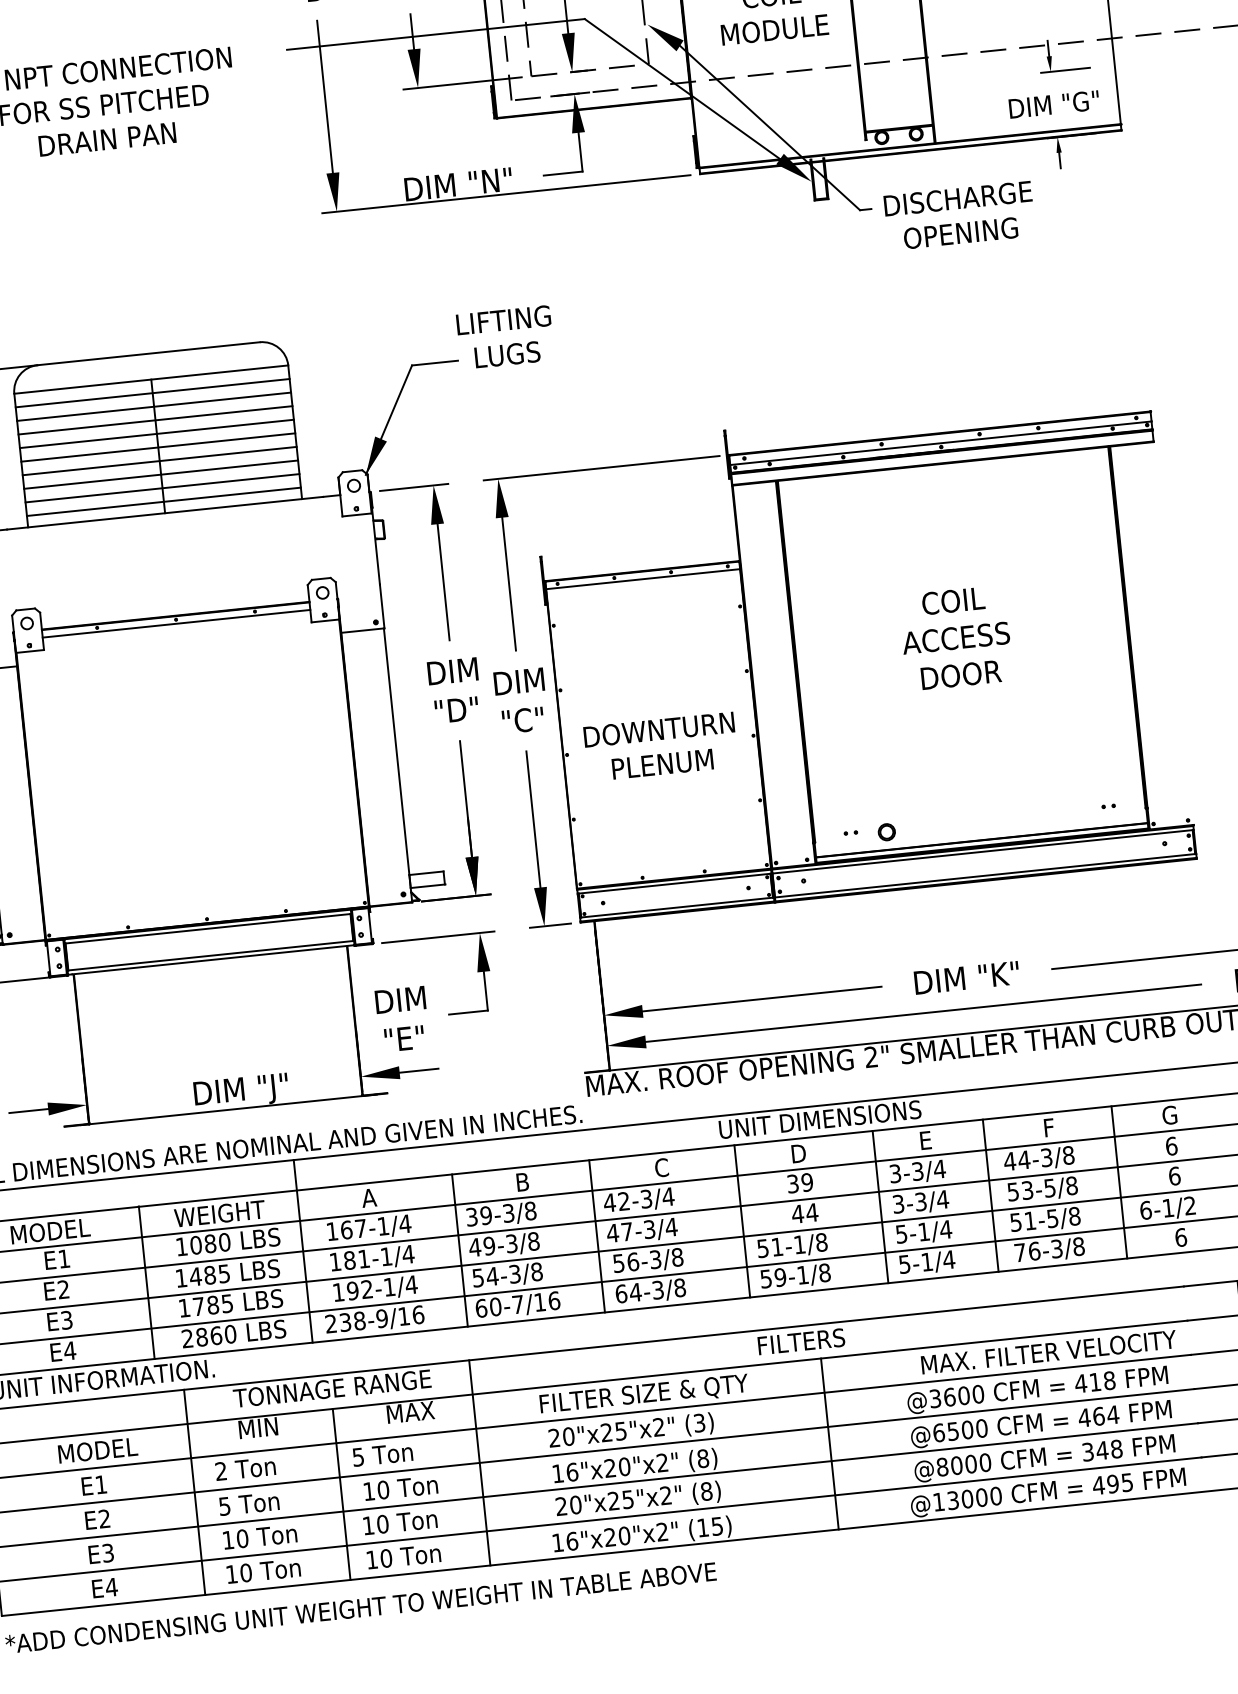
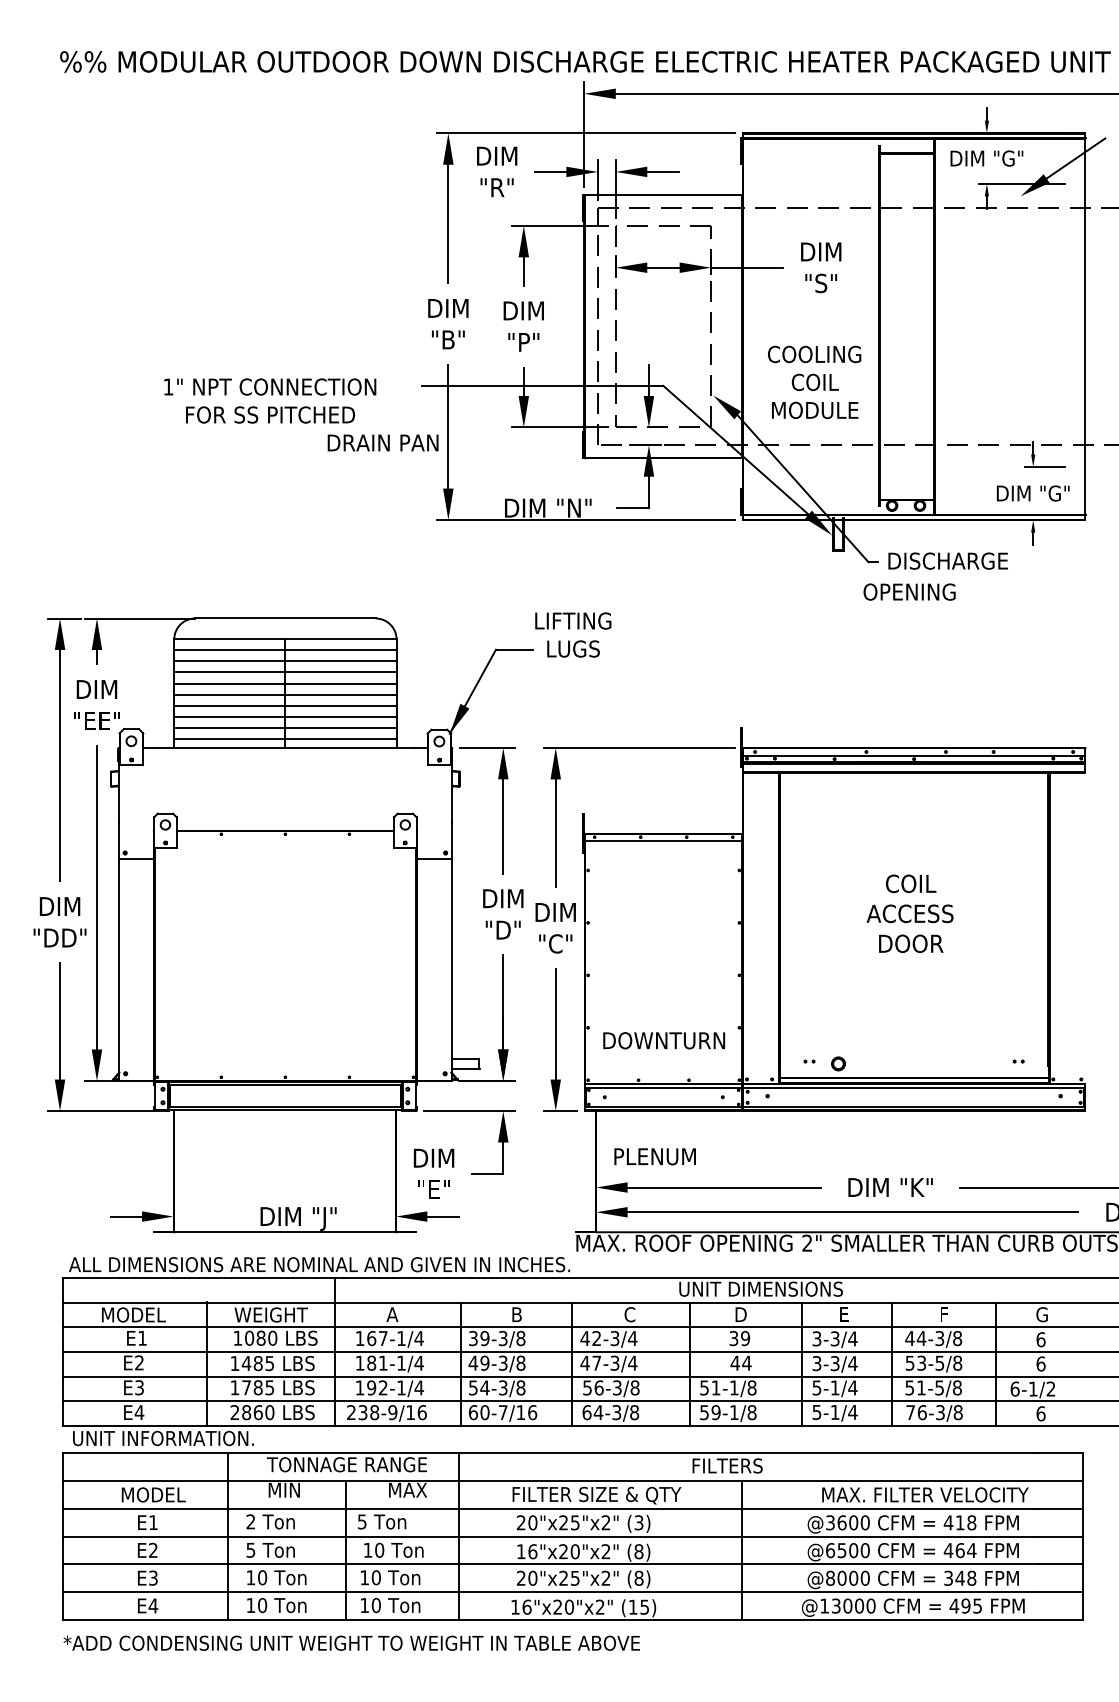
text: (106, 138) -> (382, 442), moved
text: (960, 232) -> (909, 591), moved
line: (175, 623) -> (284, 837), removed
text: (659, 729) -> (664, 1040), moved
text: (661, 764) -> (654, 1156), moved

